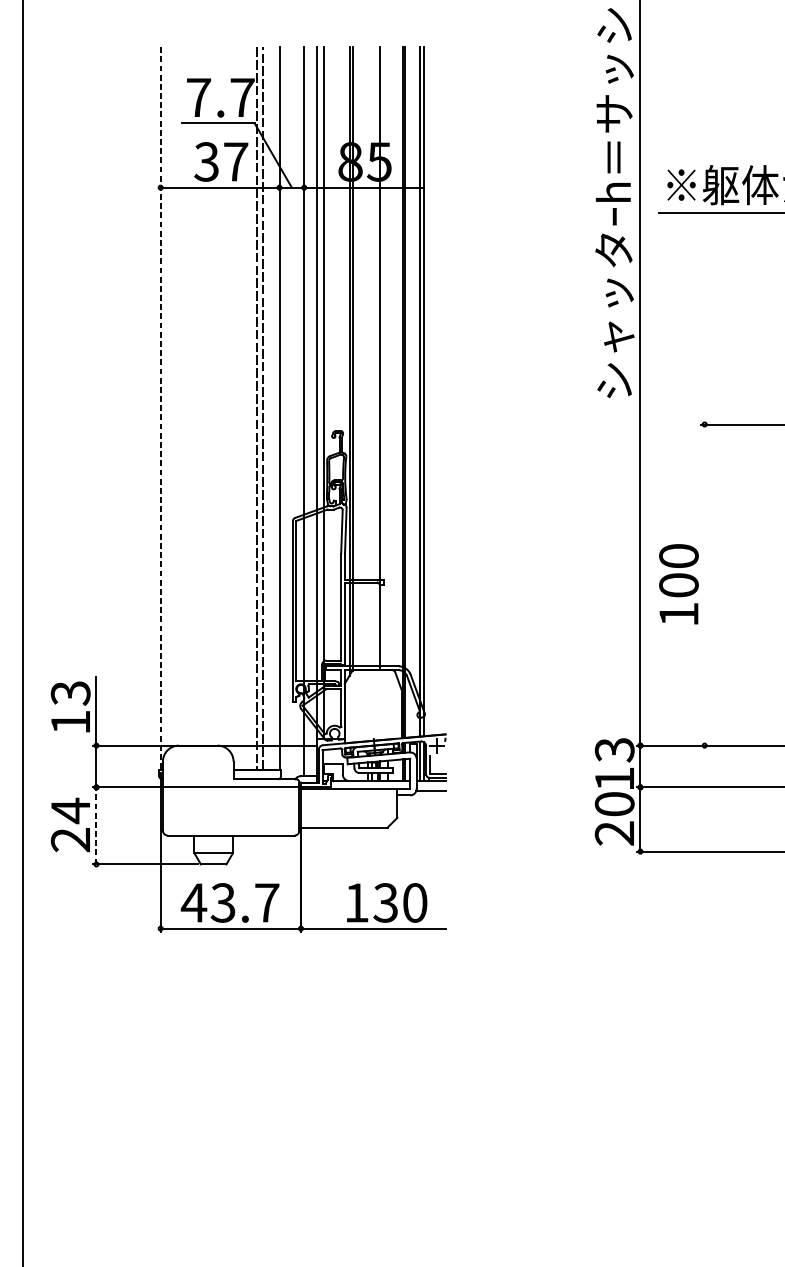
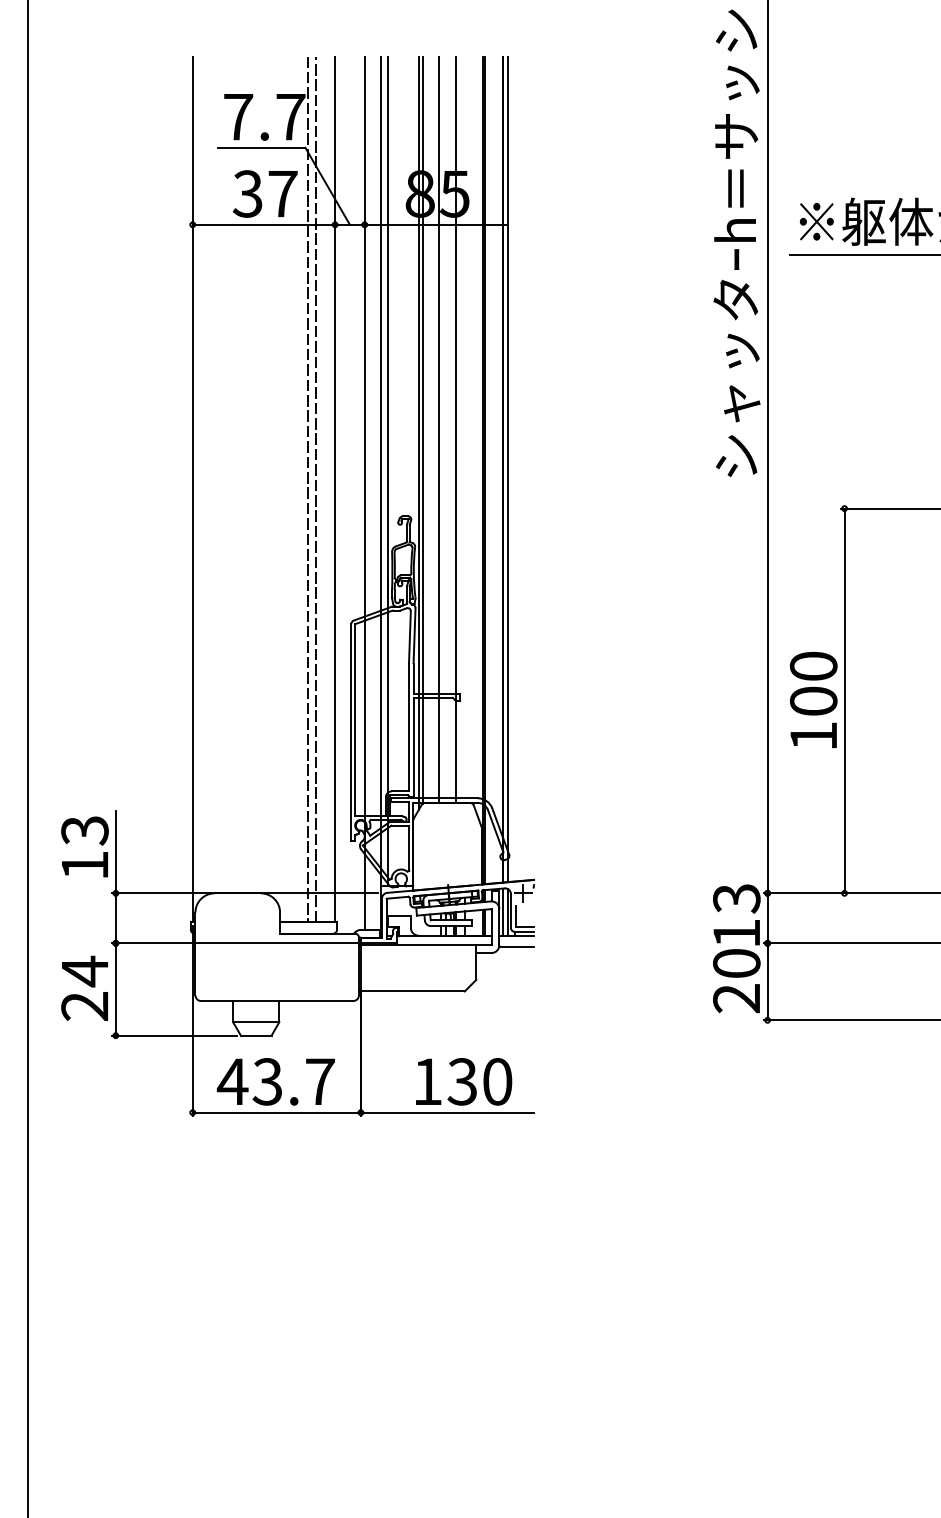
line: (365, 358) -> (438, 429), added
line: (160, 408) -> (192, 489), dashed -> solid
line: (704, 584) -> (844, 700), added
line: (96, 825) -> (115, 989), dashed -> solid

